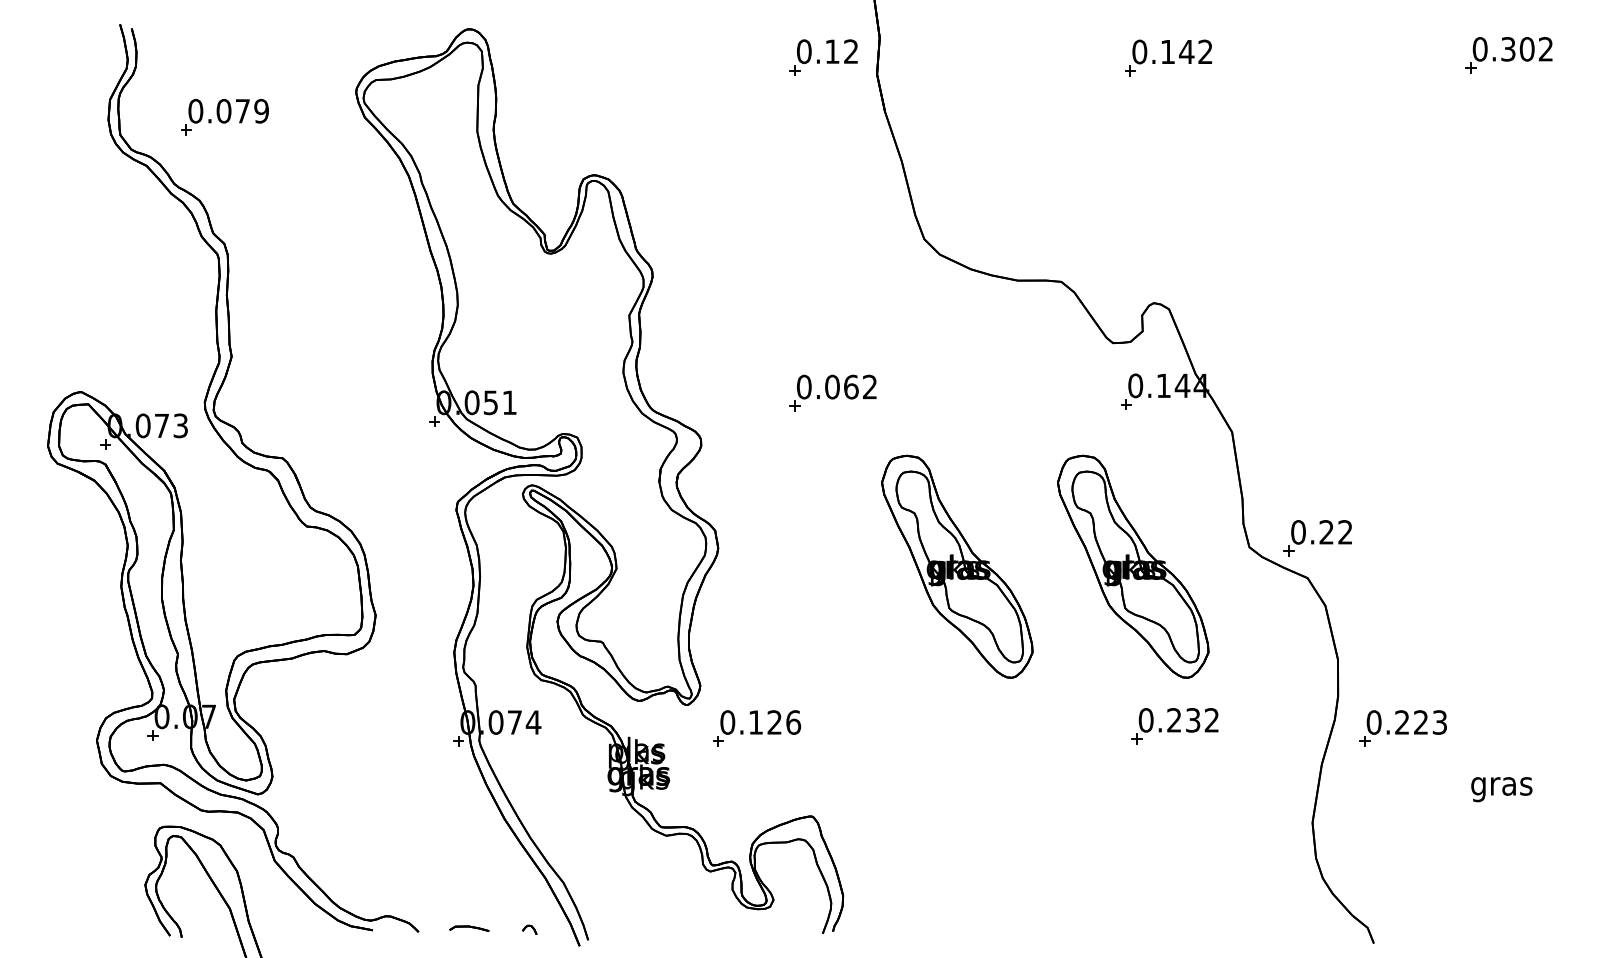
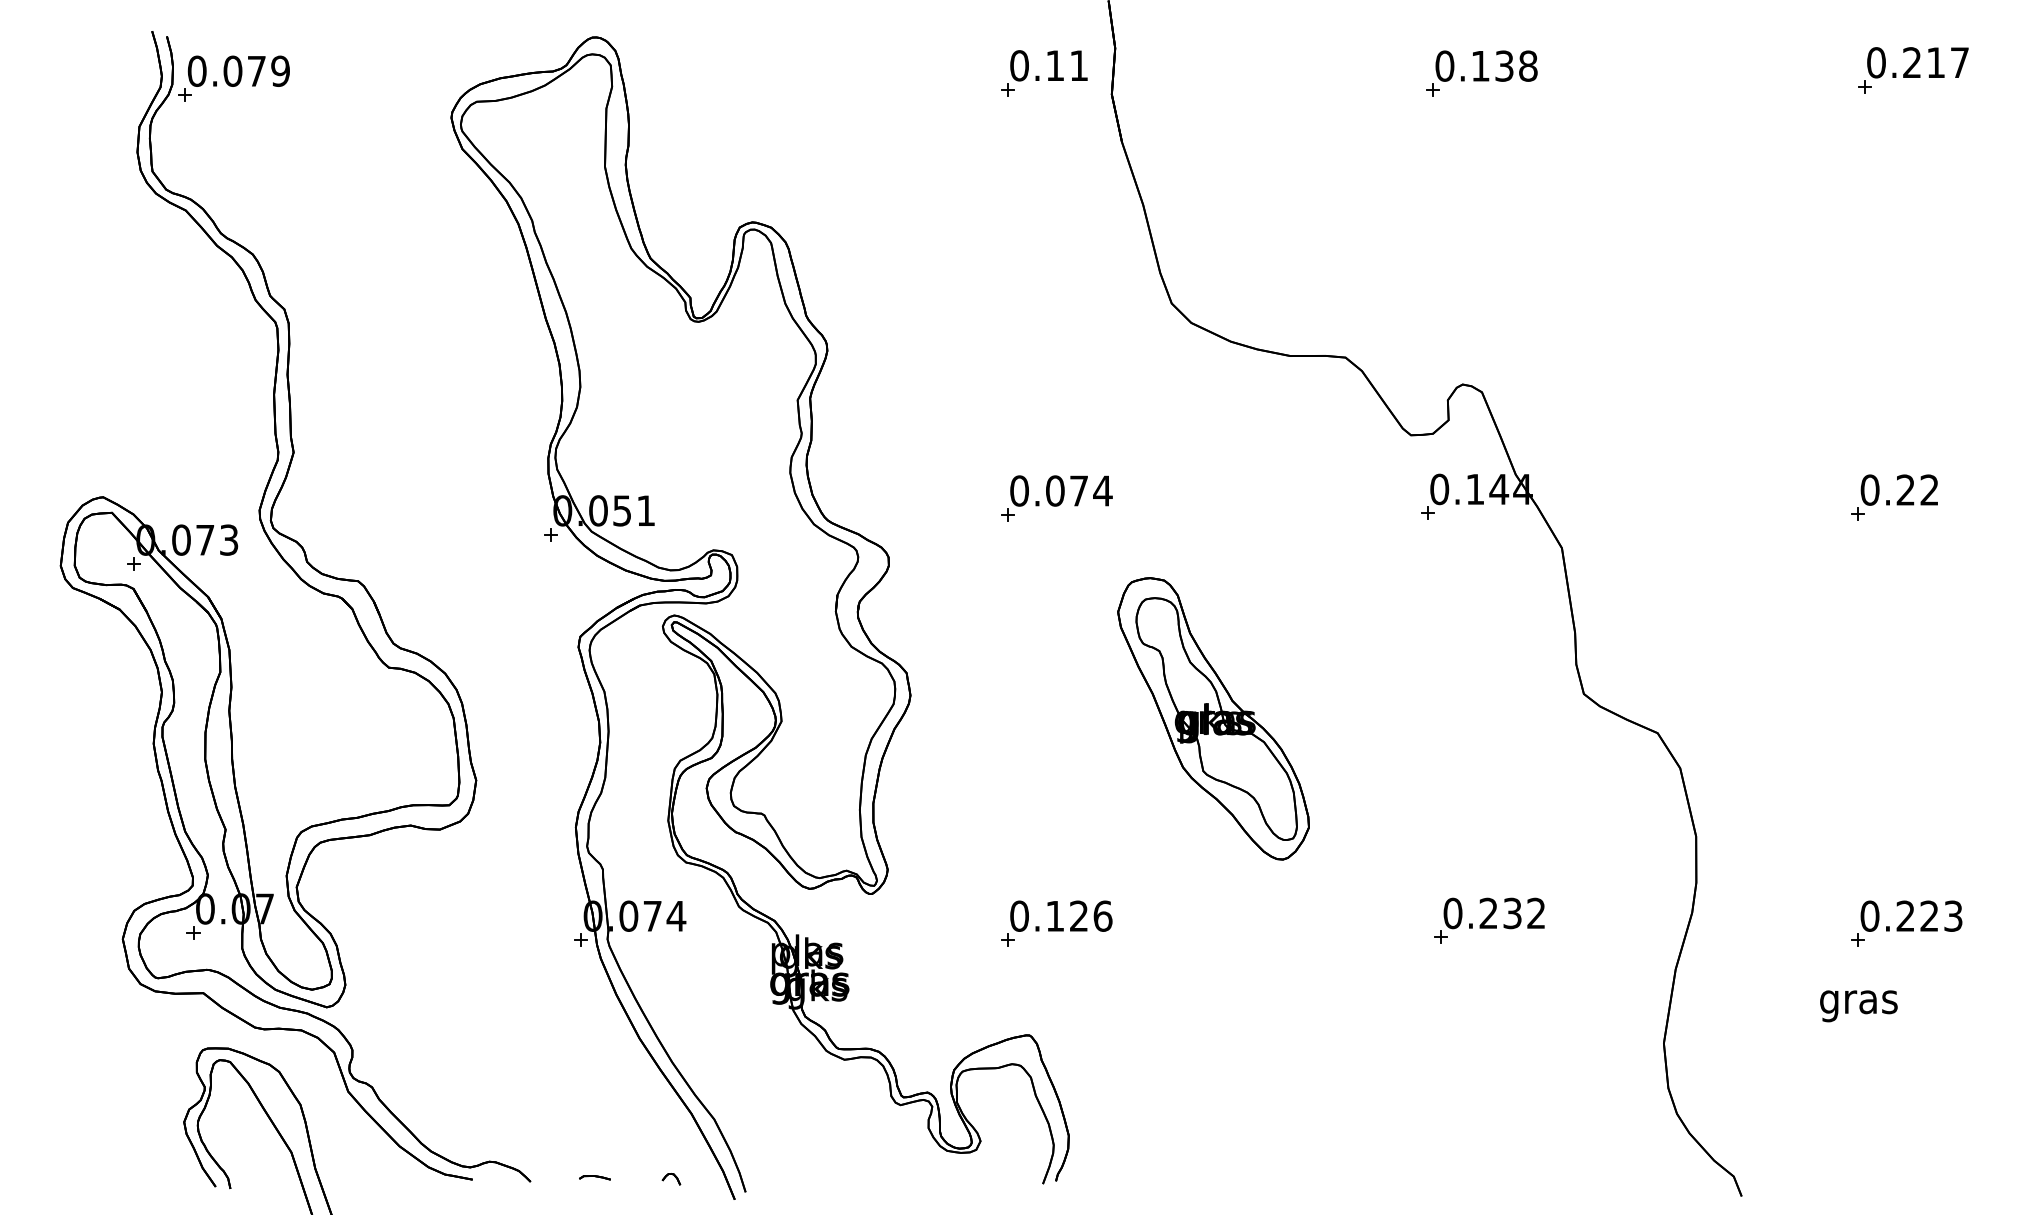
text: (1526, 49) -> (1935, 62), 0.302 -> 0.217
text: (850, 51) -> (1078, 65), 0.12 -> 0.11
text: (1195, 51) -> (1515, 65), 0.142 -> 0.138
part: (224, 116) -> (233, 78), moved
text: (861, 386) -> (1091, 490), 0.062 -> 0.074
part: (1317, 538) -> (1894, 497), moved
part: (1133, 566) -> (1436, 718), removed
part: (756, 728) -> (1056, 923), moved
part: (1402, 728) -> (1906, 923), moved
text: (1501, 789) -> (1858, 1006), moved
part: (468, 928) -> (594, 1177), size x0.62

